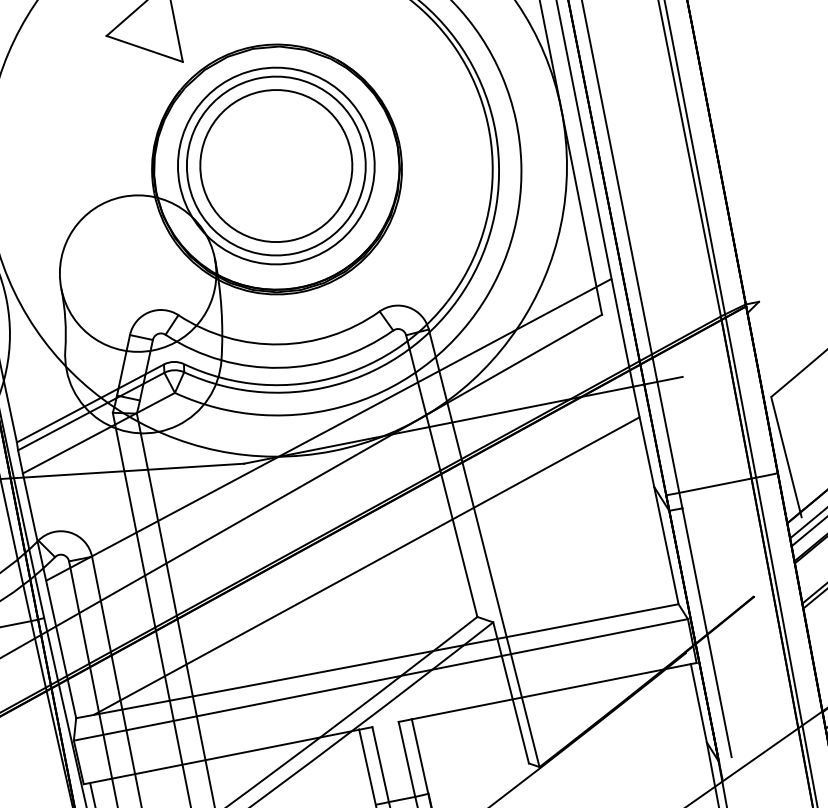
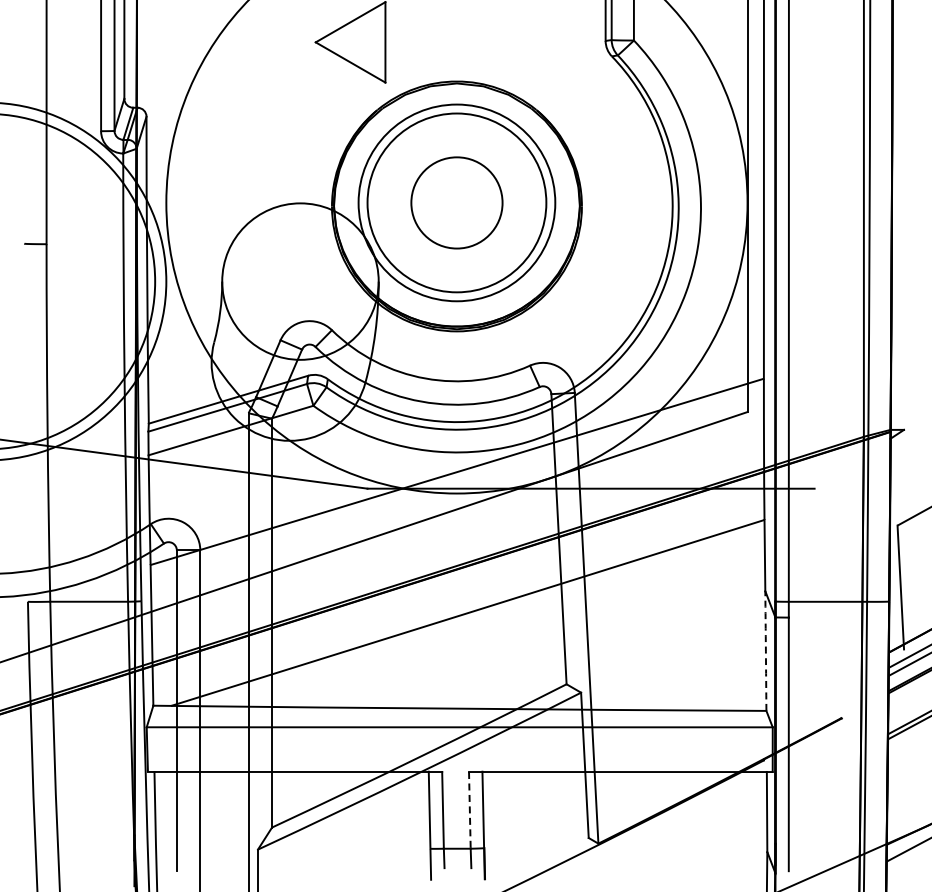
circle: (275, 165) -> (456, 202), size x0.6
arc: (666, 546) -> (765, 651), solid -> dashed
line: (406, 759) -> (469, 810), solid -> dashed

